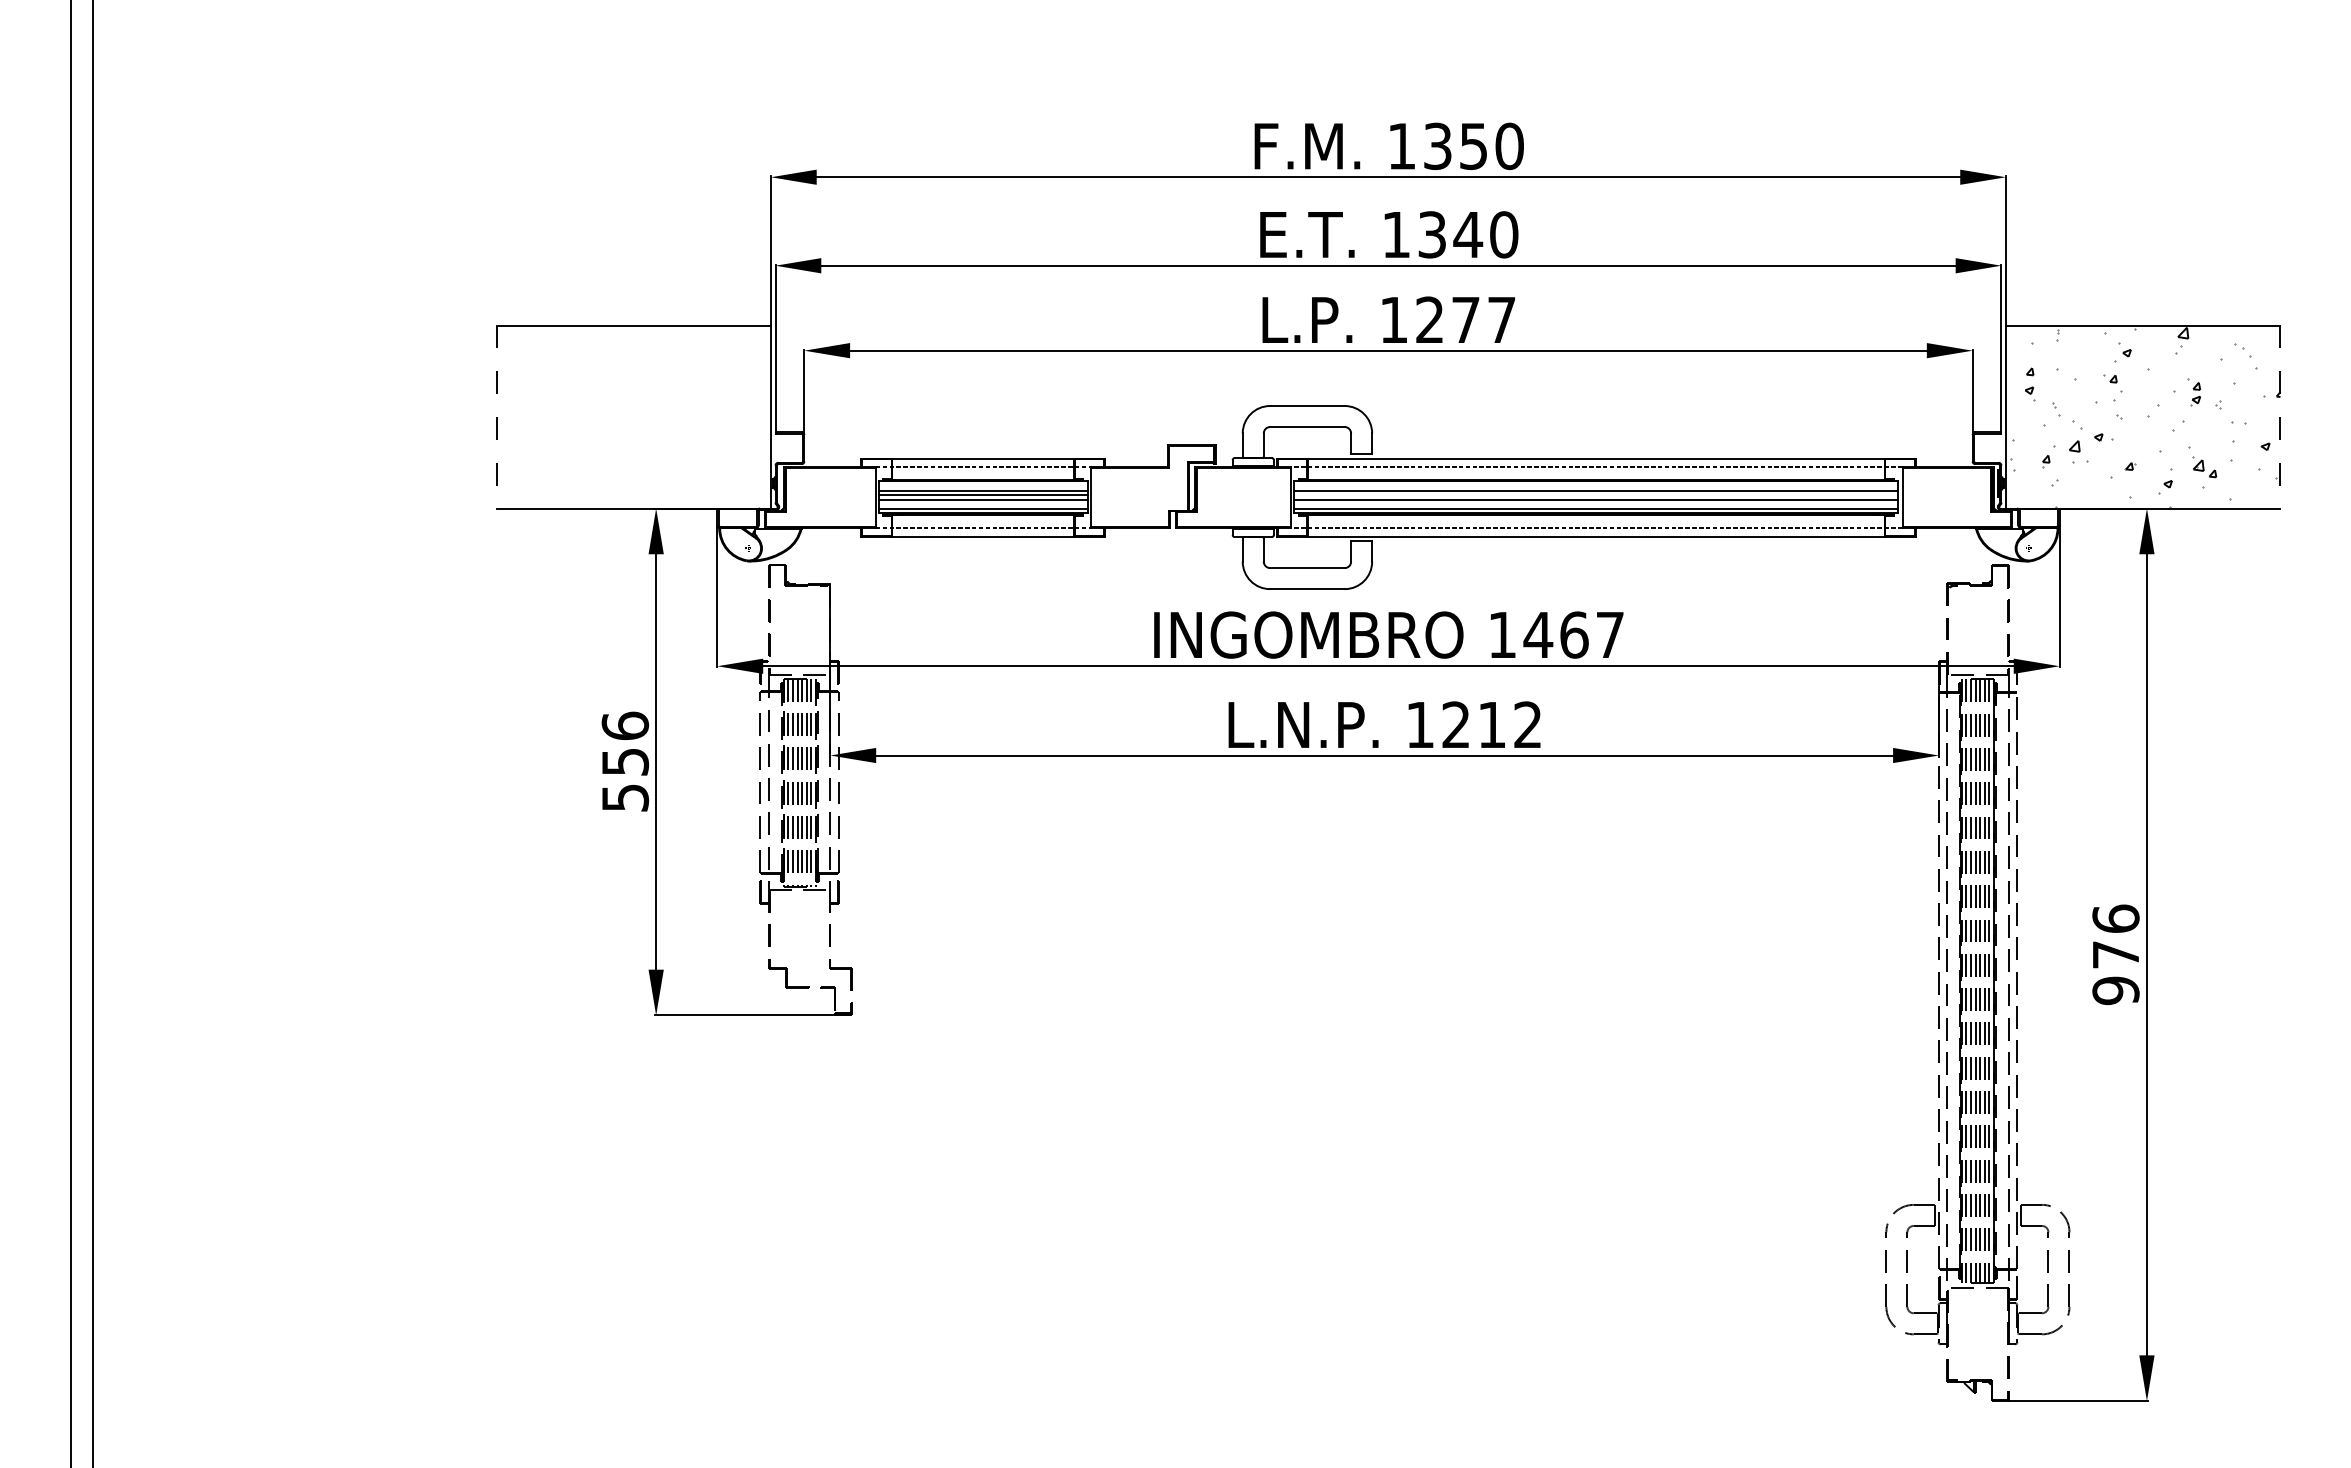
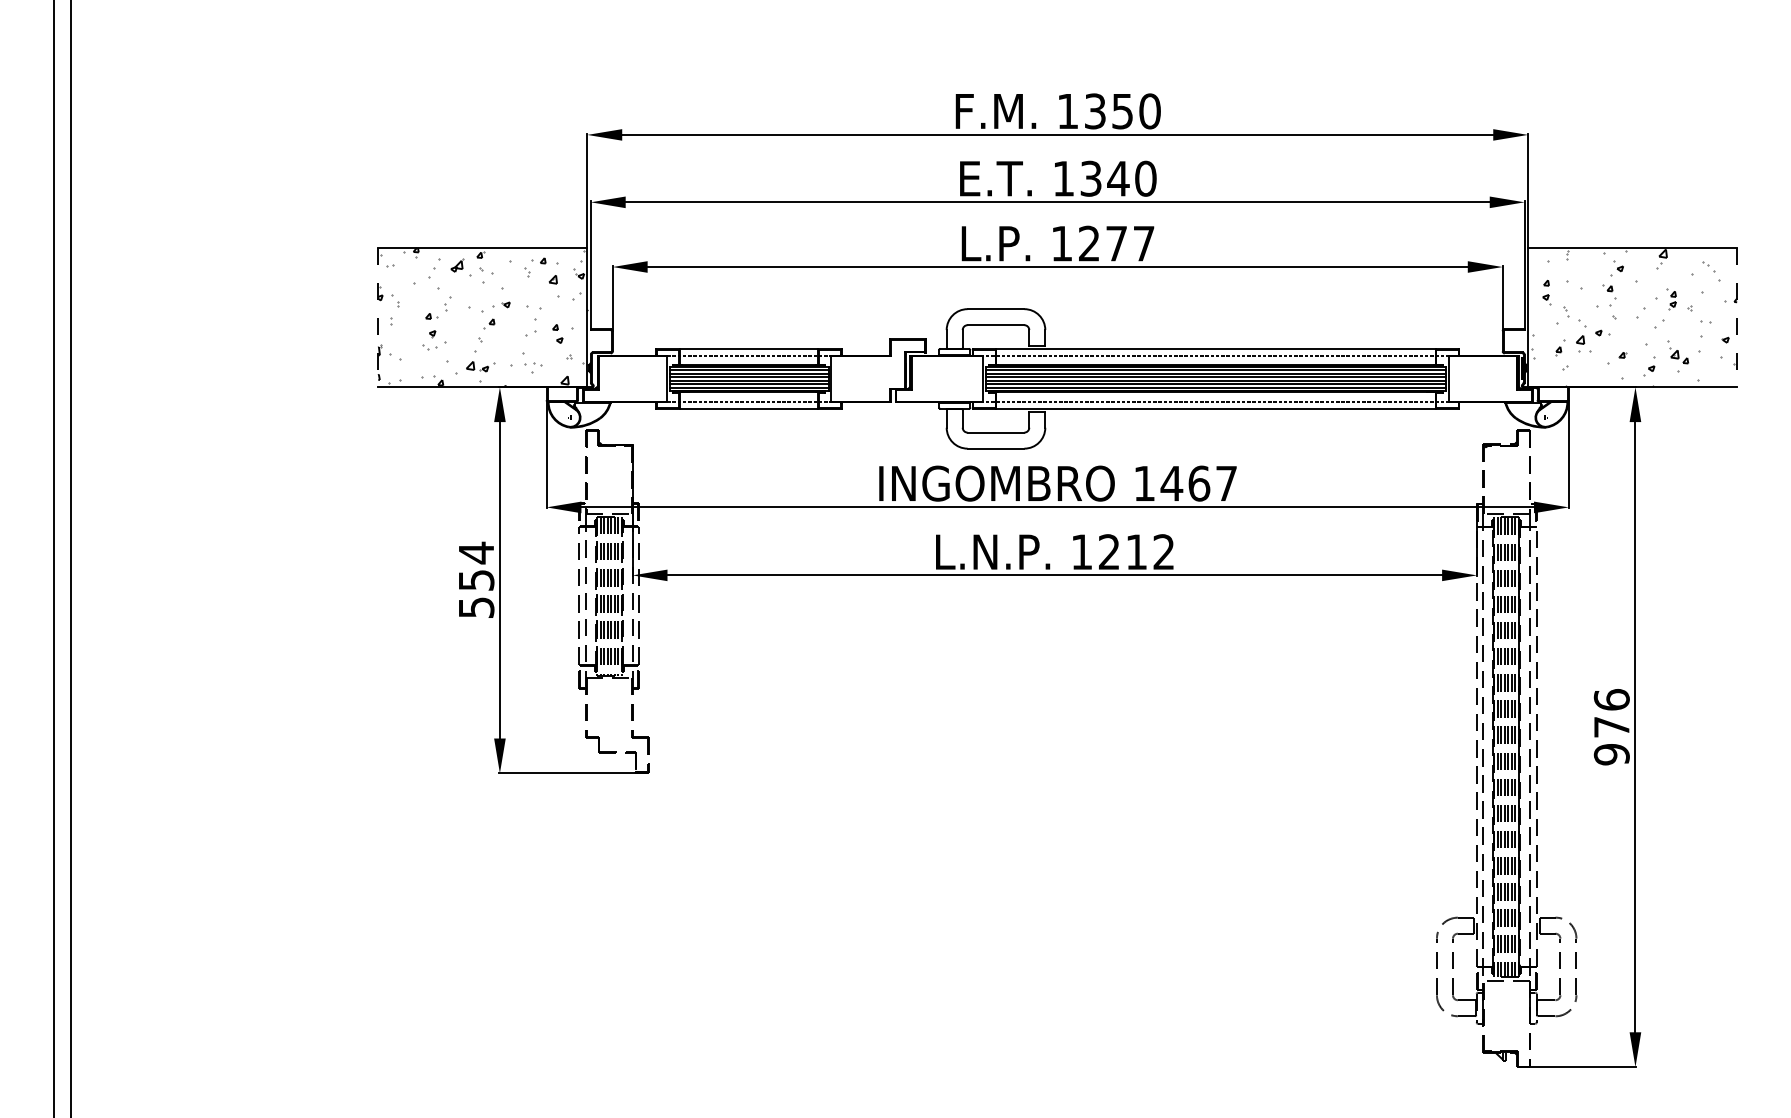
hatch: (633, 416) -> (482, 317), added
line: (983, 486) -> (749, 370), added
line: (1595, 486) -> (1215, 370), added
line: (1595, 495) -> (1215, 377), added
line: (983, 504) -> (749, 384), added
line: (1595, 504) -> (1215, 384), added
text: (625, 726) -> (476, 553), 556 -> 554

